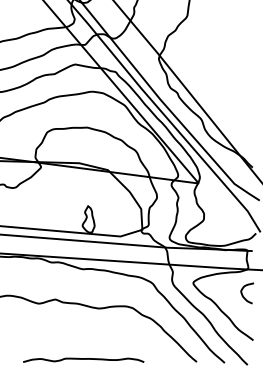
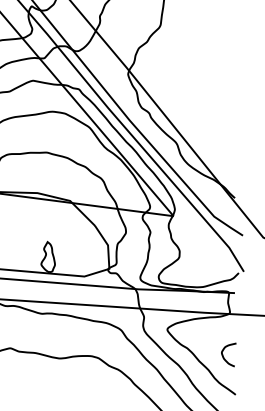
curve: (243, 294) -> (224, 356), moved

